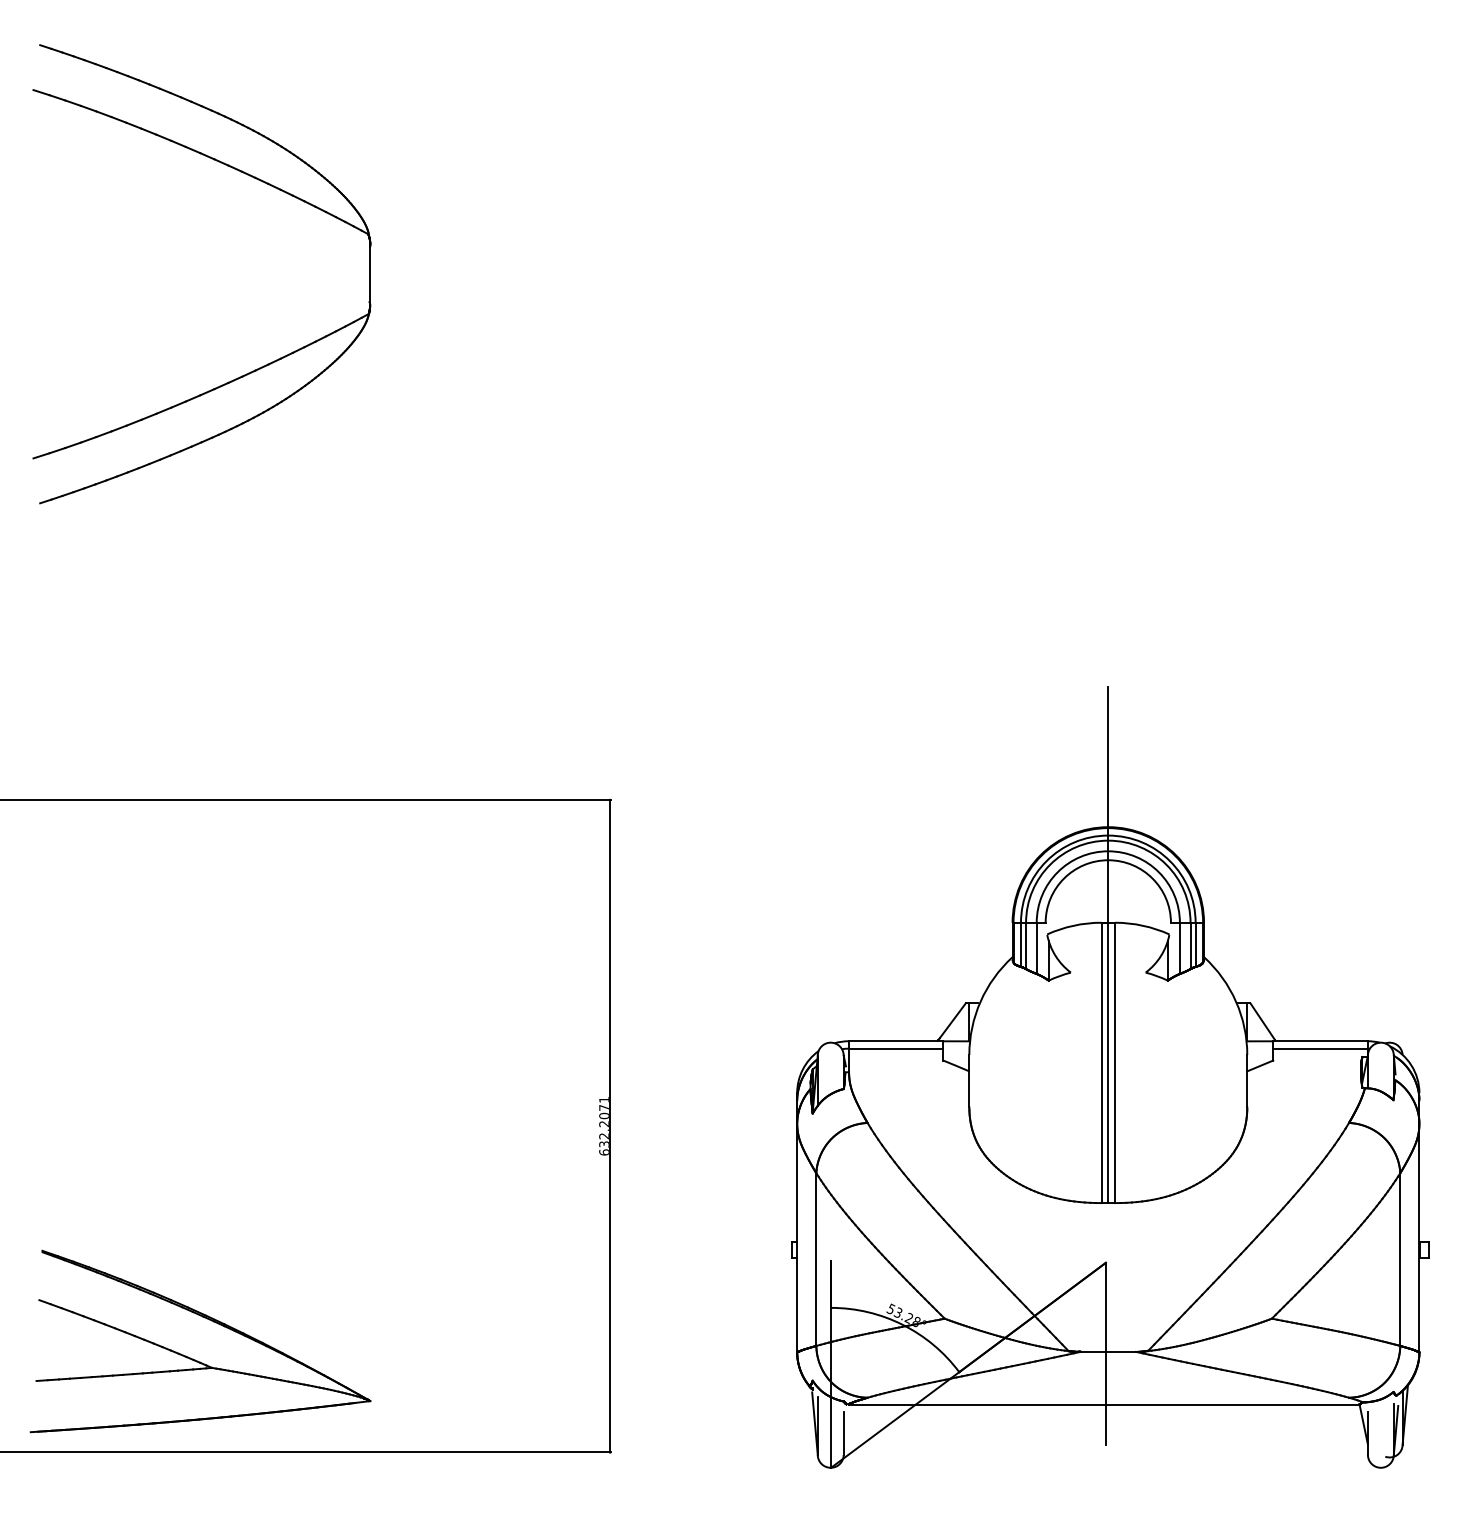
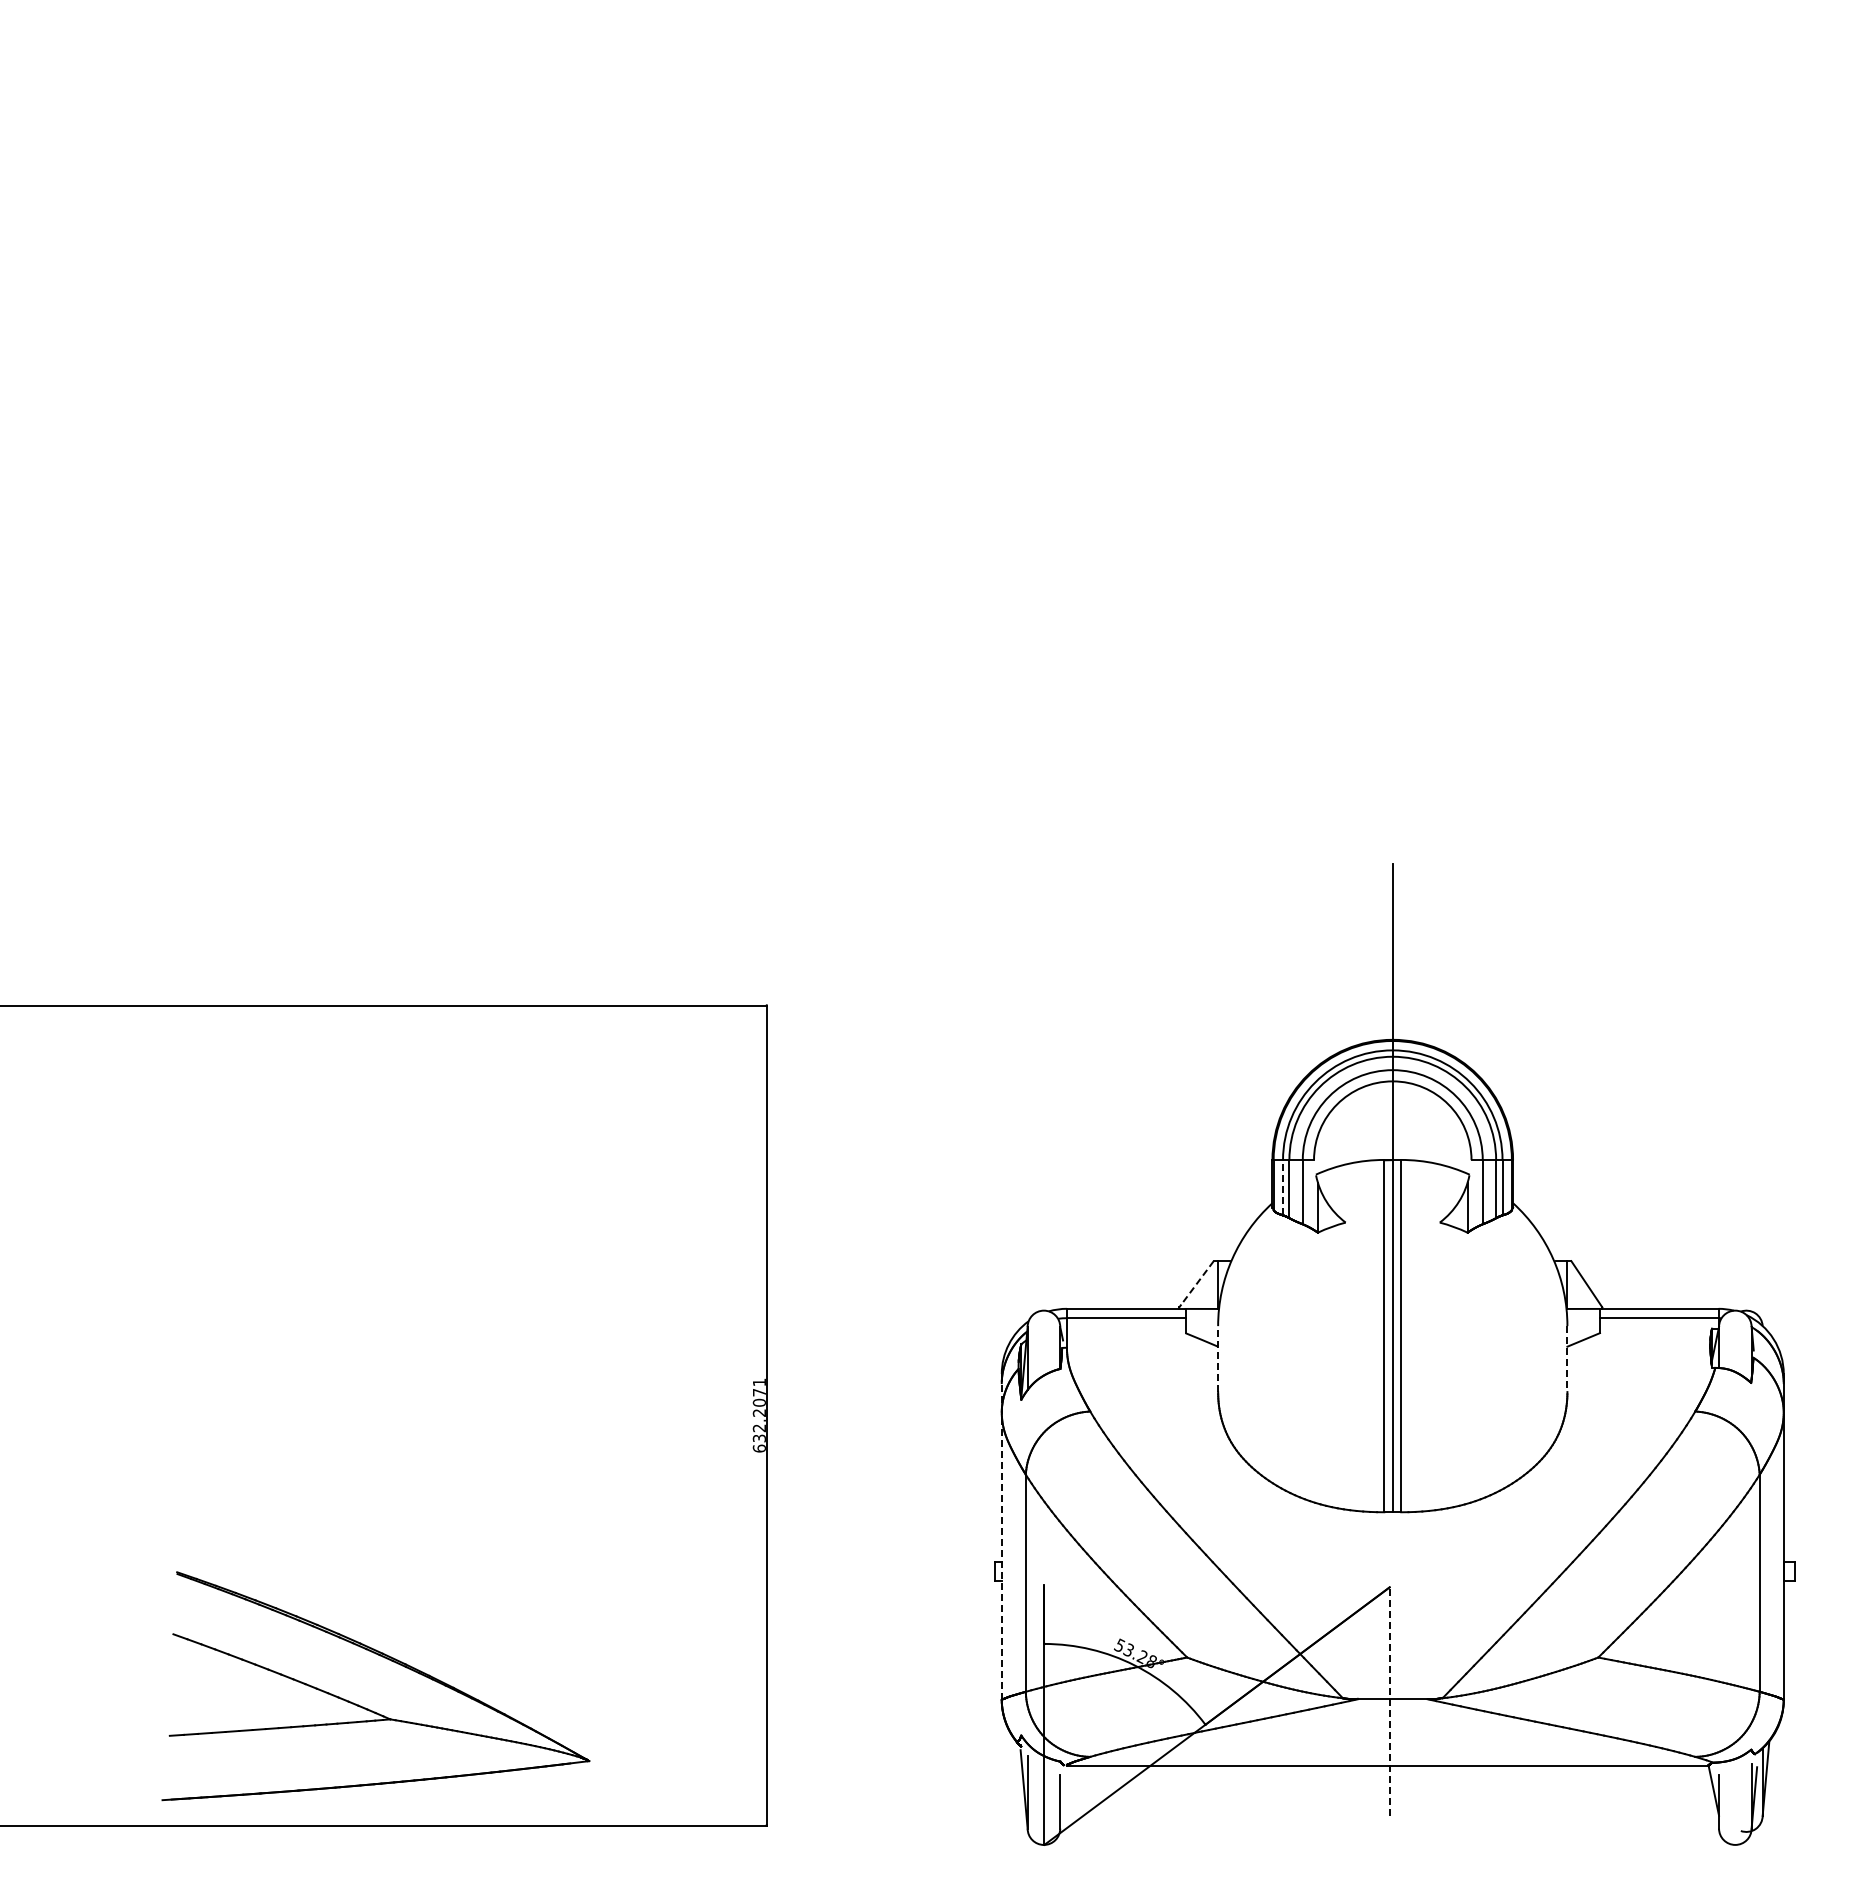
part: (245, 174) -> (308, 219), removed
line: (1021, 944) -> (1283, 1187), solid -> dashed
line: (952, 1021) -> (1197, 1283), solid -> dashed
line: (969, 1081) -> (1218, 1359), solid -> dashed
line: (1247, 1081) -> (1567, 1359), solid -> dashed
line: (796, 1222) -> (1001, 1536), solid -> dashed
line: (1105, 1353) -> (1389, 1701), solid -> dashed
part: (194, 1359) -> (368, 1708), moved

